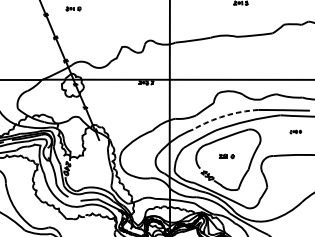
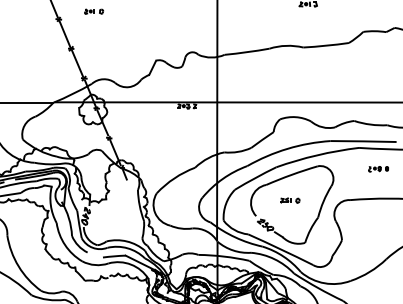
arc: (224, 115) -> (287, 148), dashed -> solid
part: (295, 132) -> (378, 169), size x1.43

